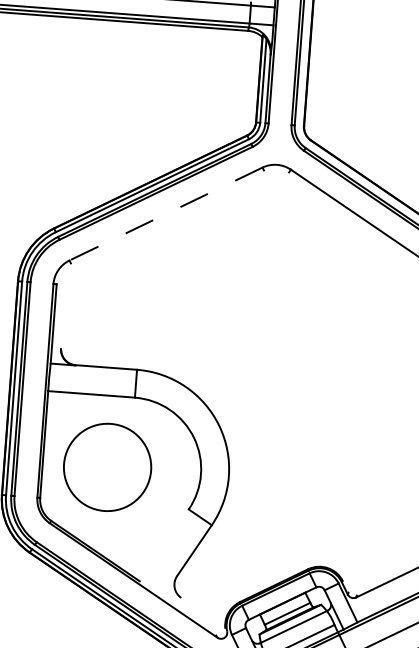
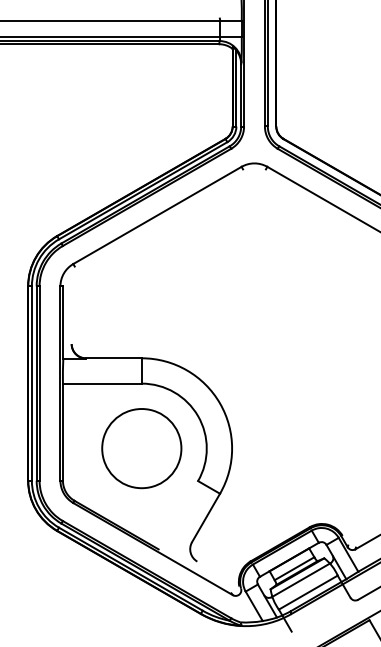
line: (166, 214) -> (157, 215), dashed -> solid
circle: (107, 467) -> (141, 448), moved

